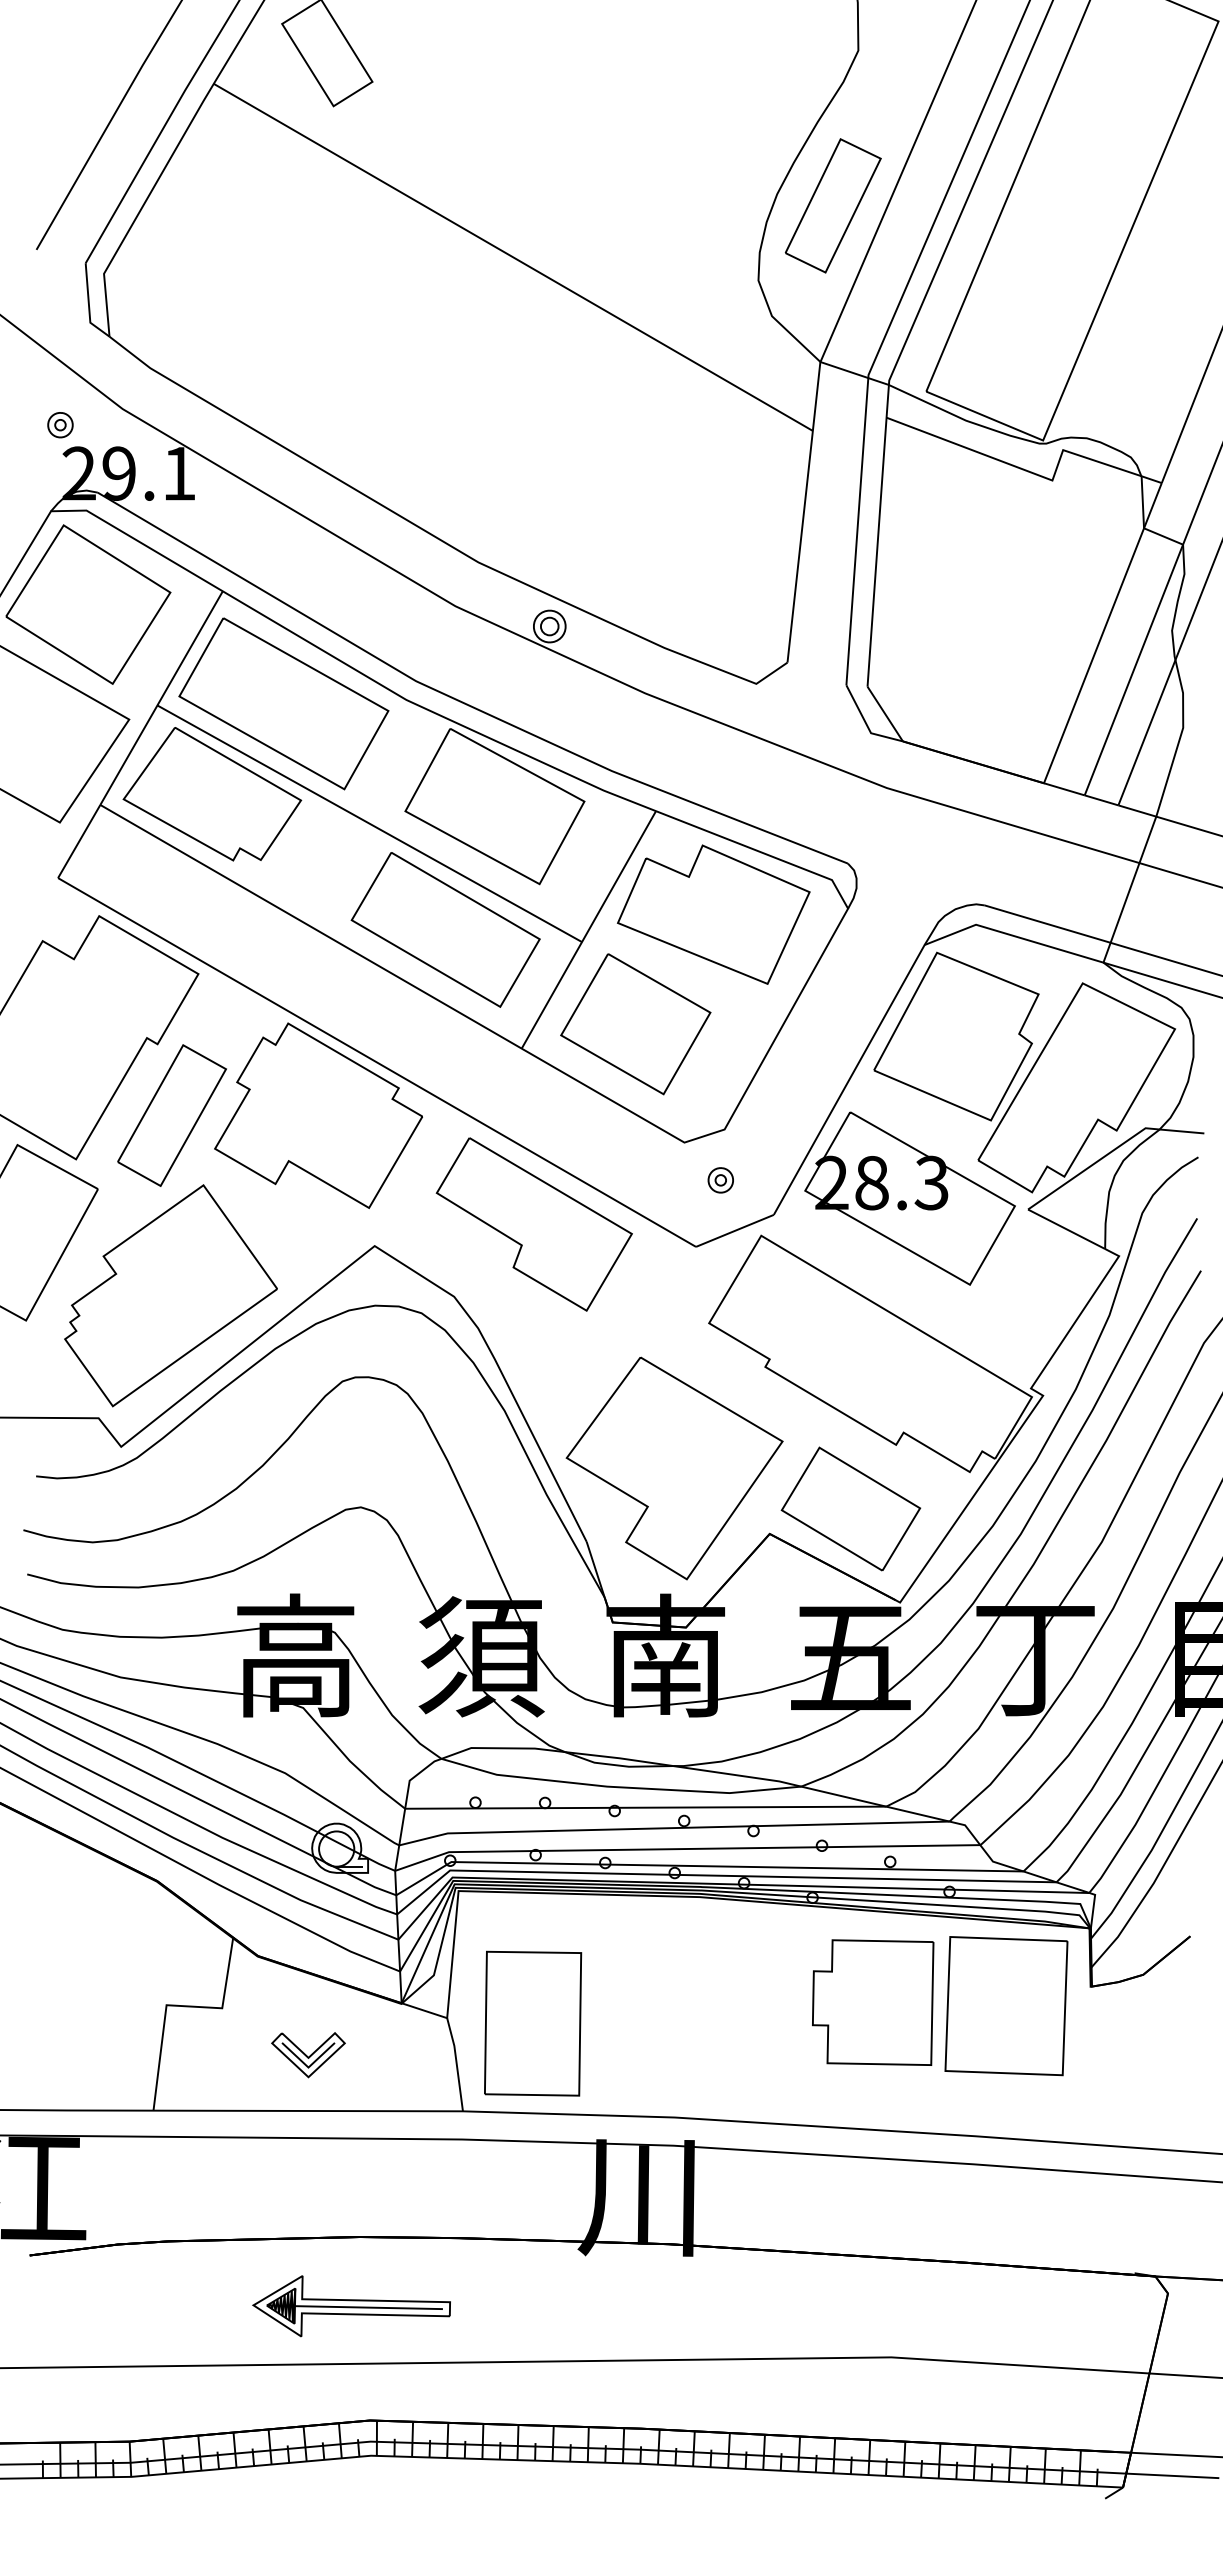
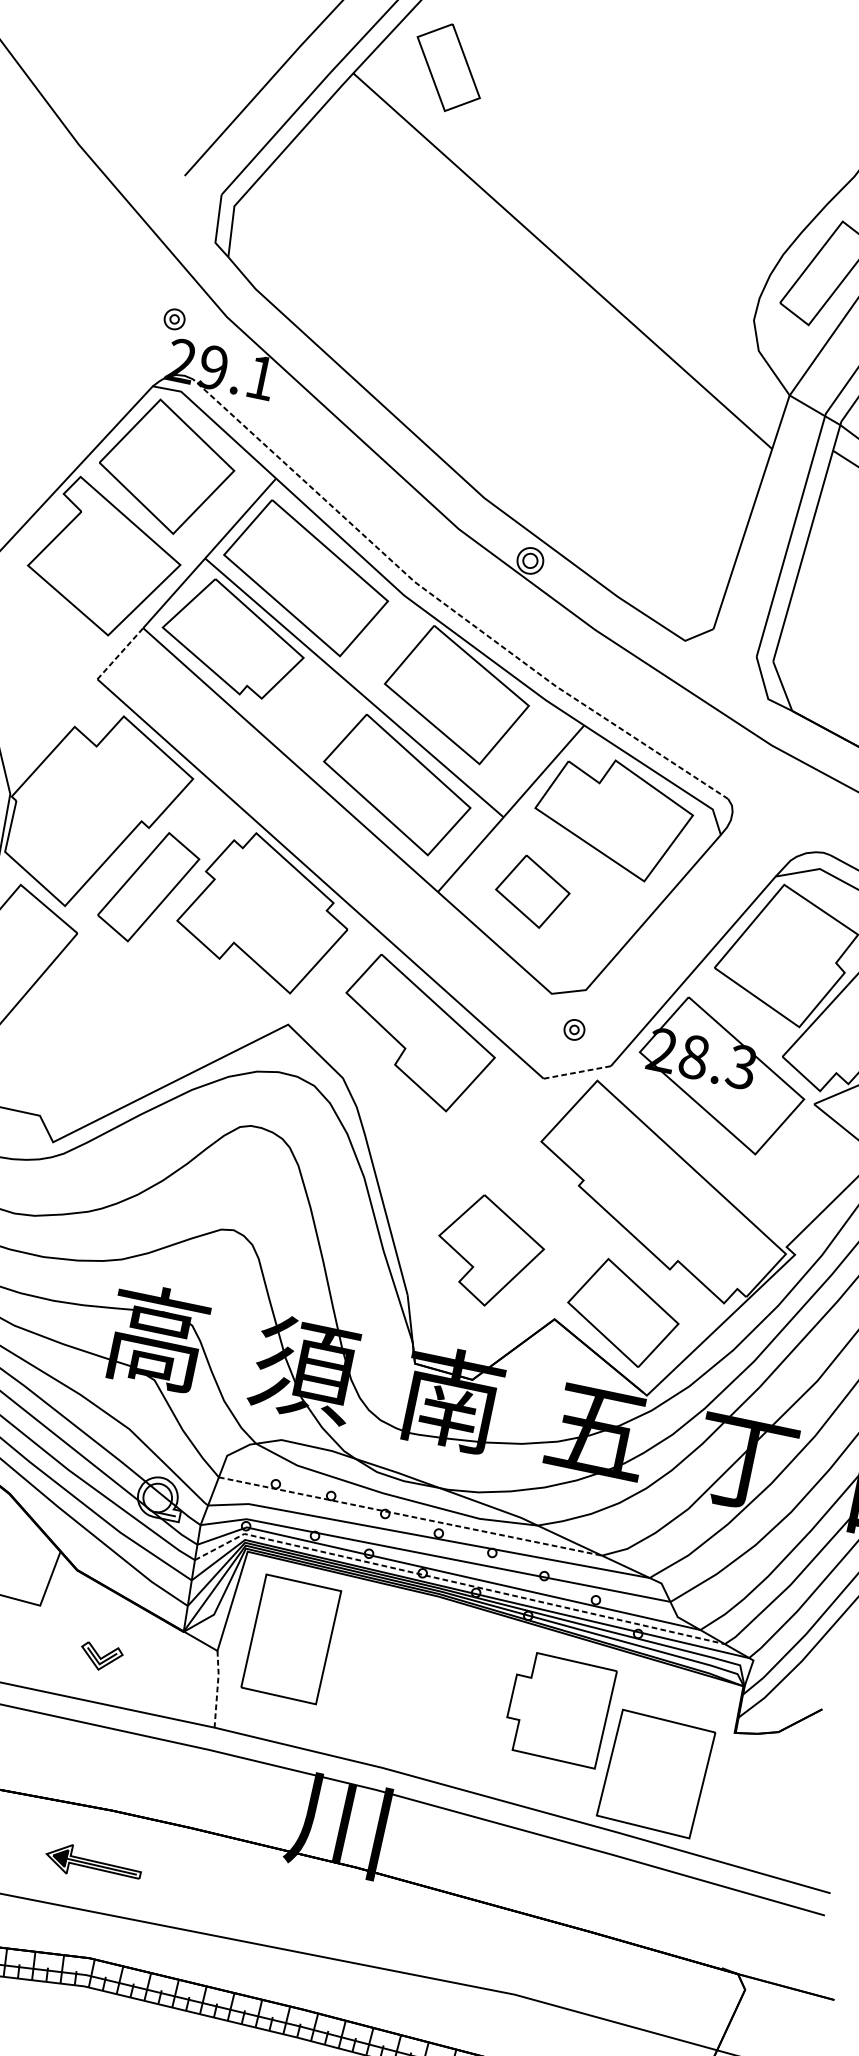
line: (461, 702) -> (447, 606), solid -> dashed
line: (79, 841) -> (120, 653), solid -> dashed
part: (635, 1024) -> (532, 891), size x0.6
line: (734, 1231) -> (576, 1072), solid -> dashed
part: (170, 1295) -> (117, 1030), removed
part: (674, 1468) -> (489, 1251), size x0.6
line: (645, 1807) -> (410, 1516), solid -> dashed
line: (718, 1875) -> (457, 1582), solid -> dashed
part: (1006, 2006) -> (656, 1774), moved
part: (533, 2023) -> (291, 1639), moved
part: (308, 2055) -> (100, 1657), size x0.7
line: (456, 2063) -> (217, 1688), solid -> dashed
part: (351, 2306) -> (93, 1864), size x0.6

